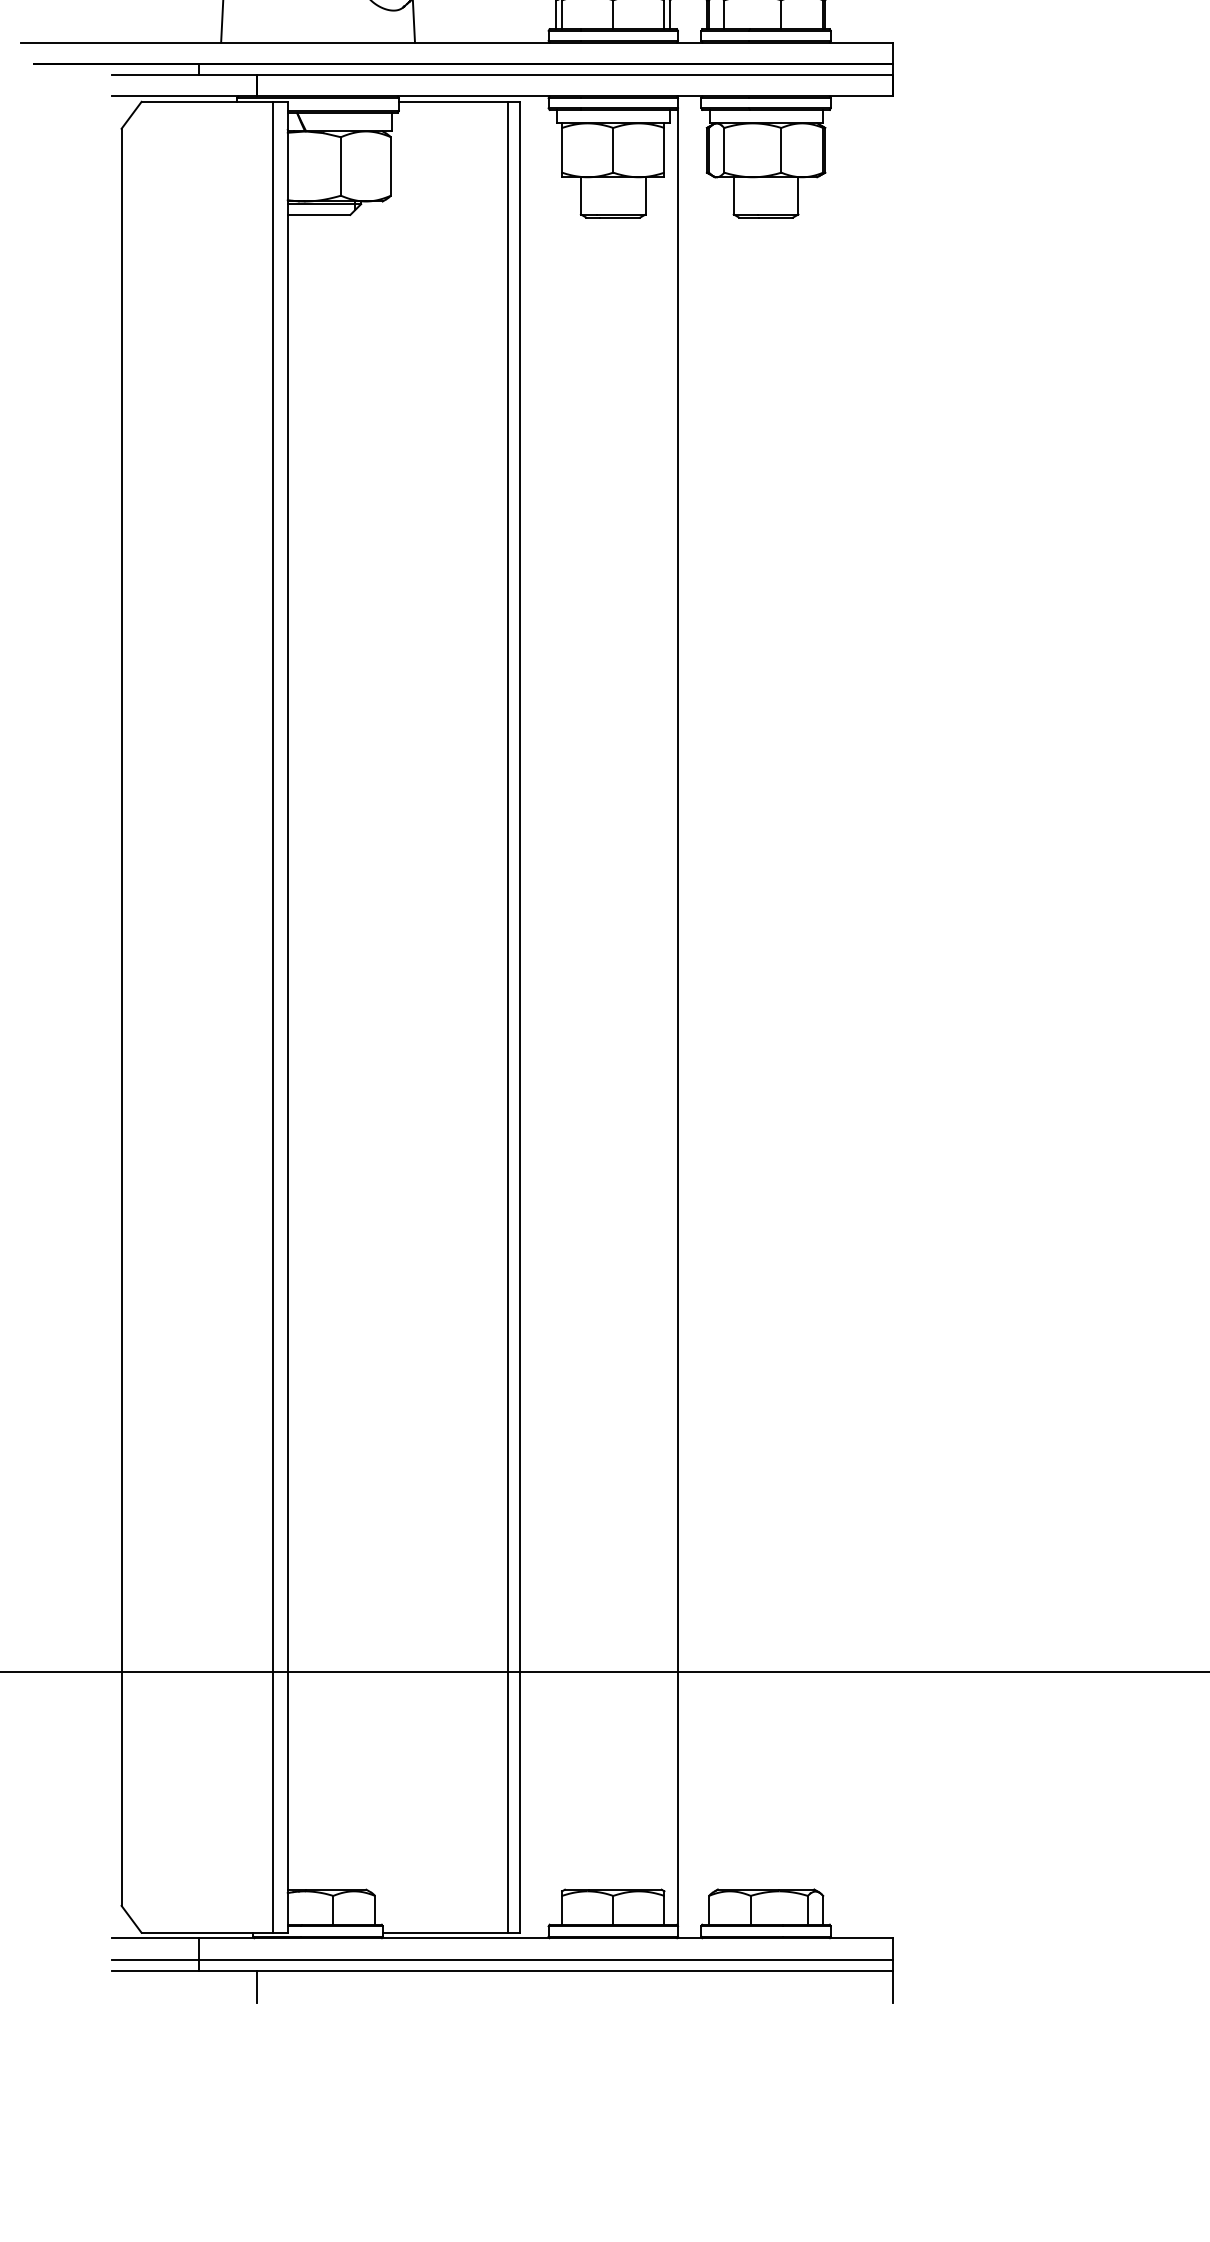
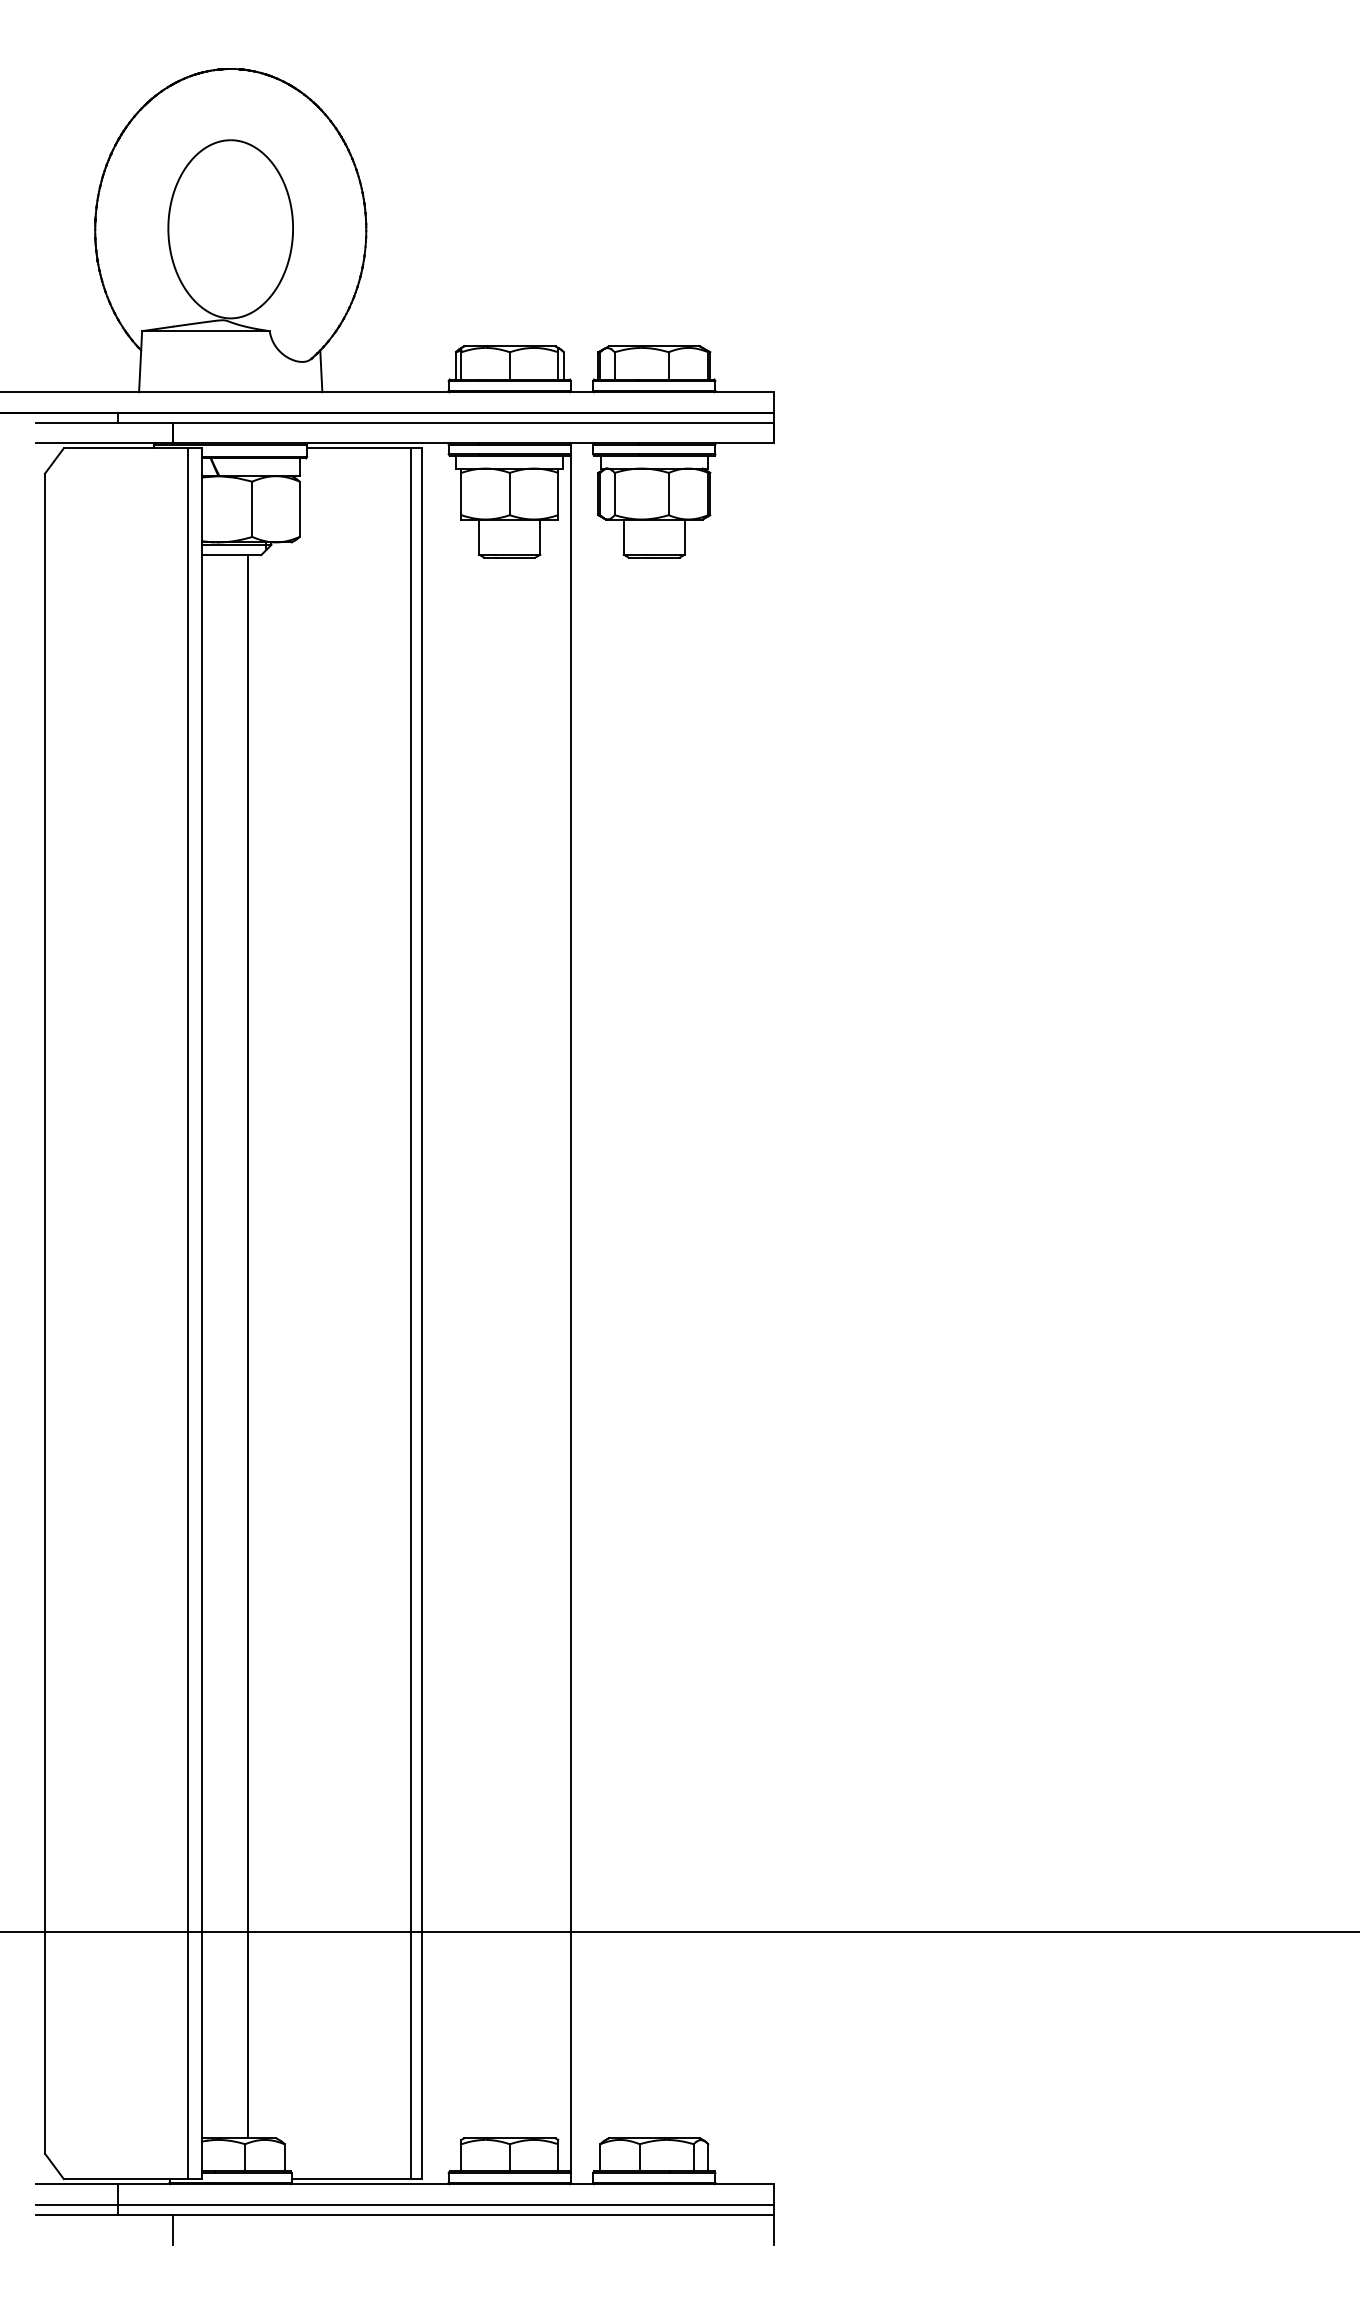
line: (336, 1052) -> (248, 1346), added

